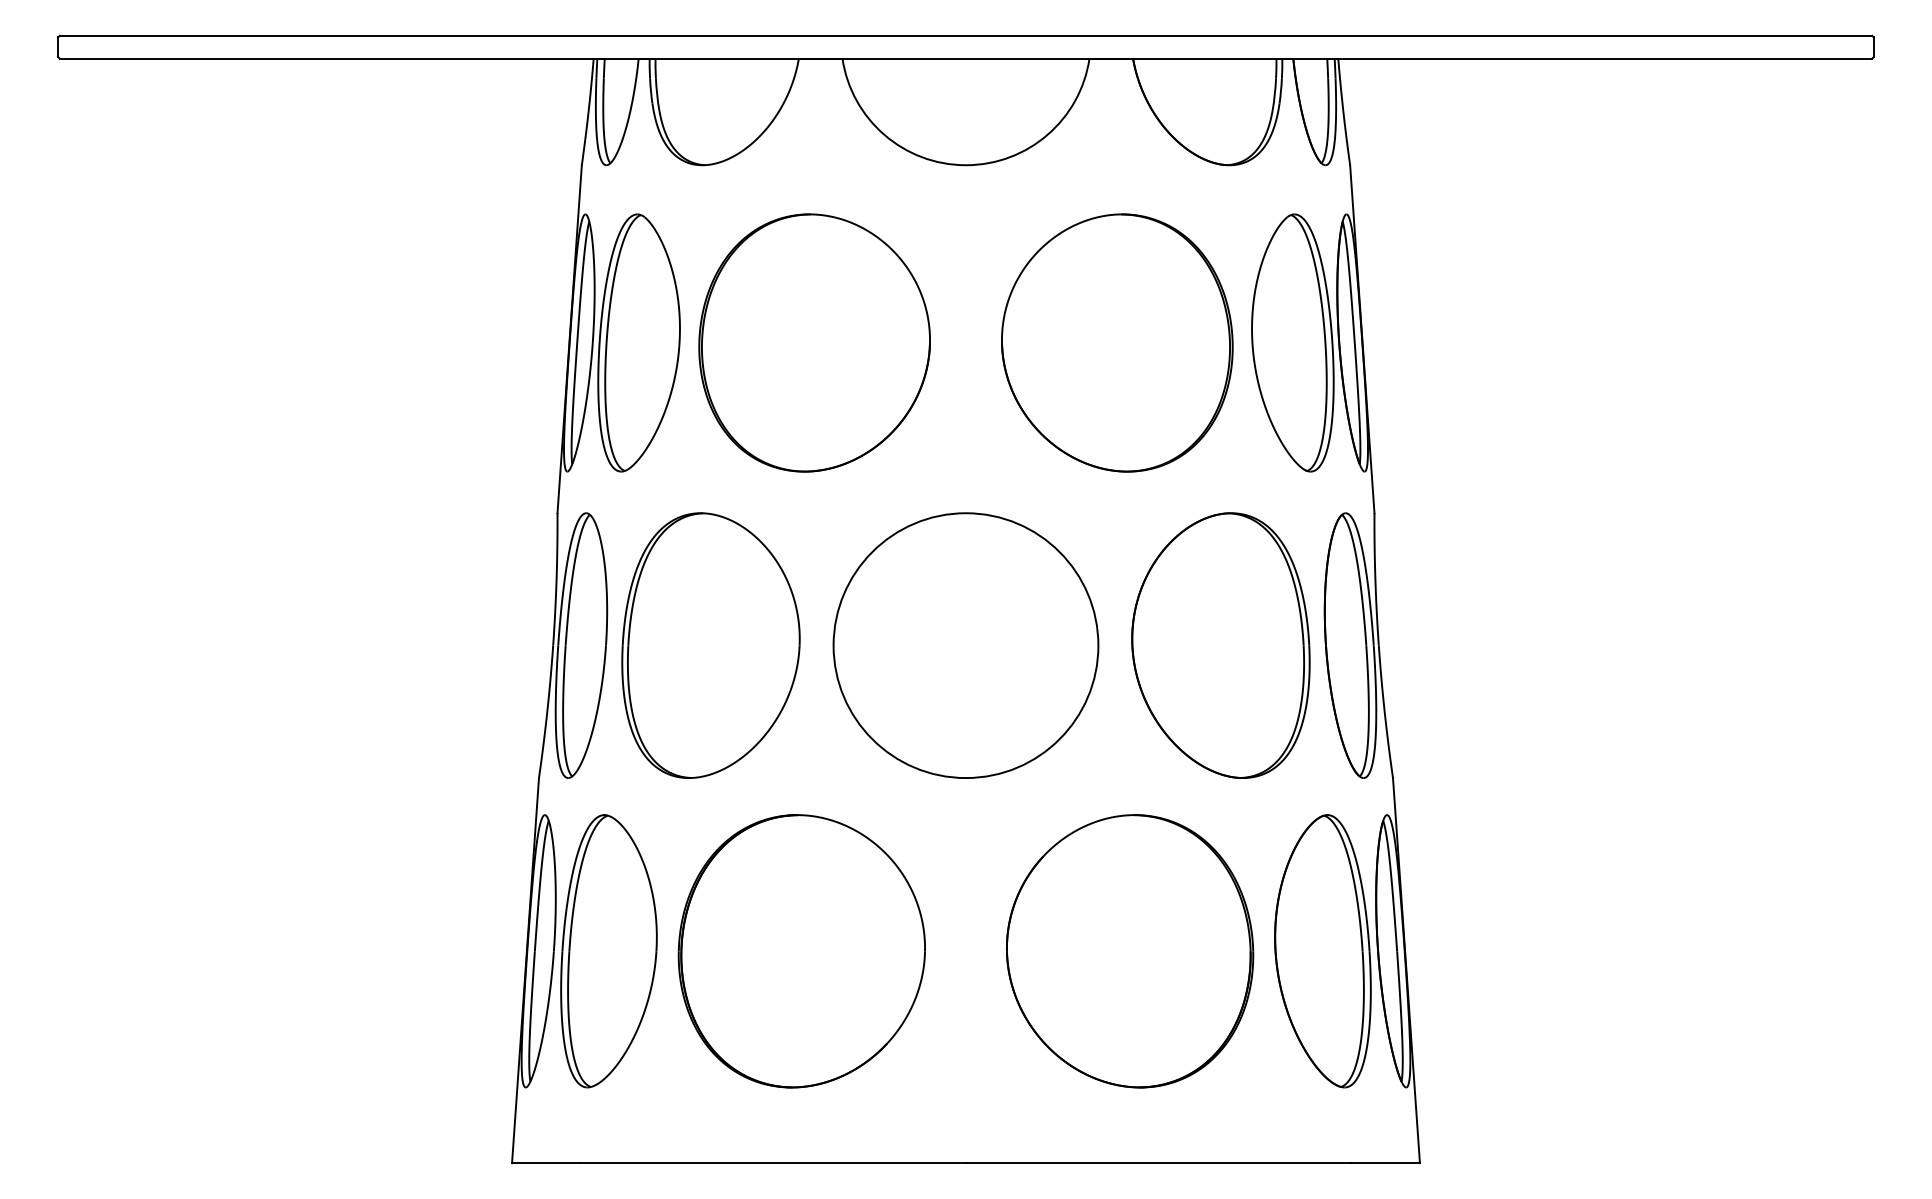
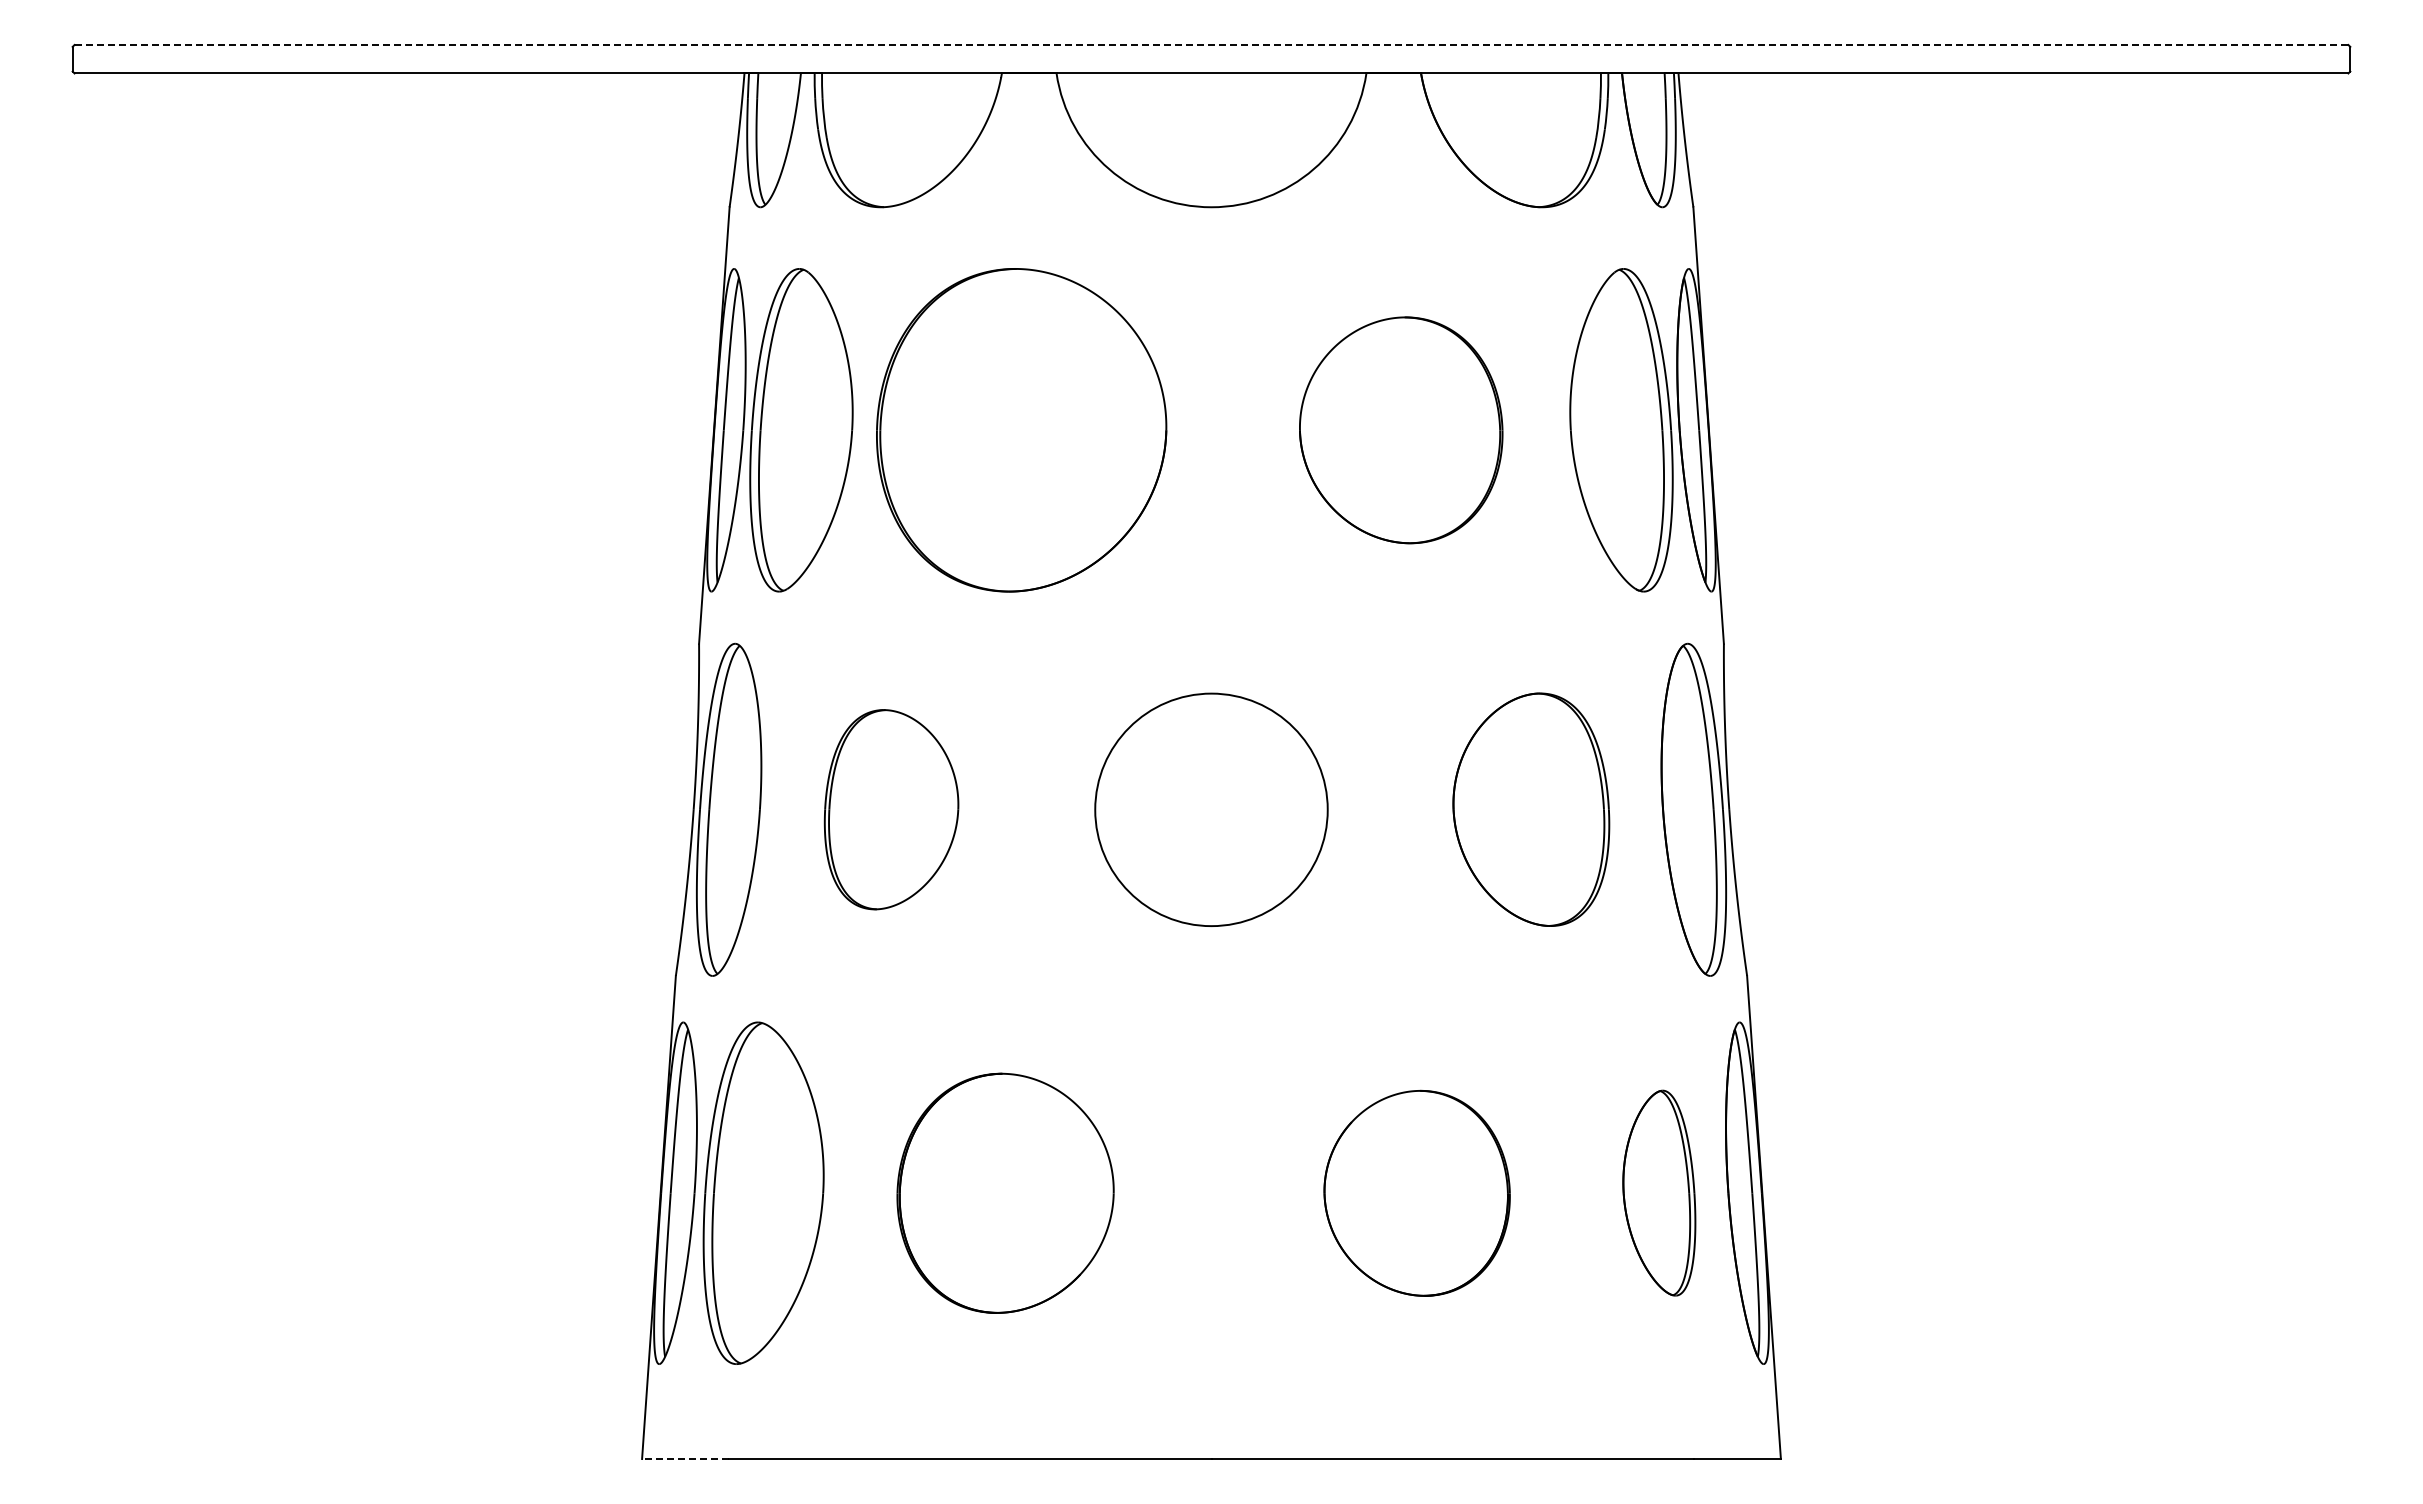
line: (966, 35) -> (1211, 44), solid -> dashed
part: (1116, 343) -> (1400, 430), size x0.7
part: (710, 645) -> (891, 809), size x0.6
circle: (966, 645) -> (1211, 809), size x0.7
part: (1221, 645) -> (1531, 809), size x0.7
part: (1323, 950) -> (1659, 1192), size x0.6
part: (801, 951) -> (1005, 1193), size x0.7
part: (1129, 951) -> (1416, 1193), size x0.6
line: (545, 1163) -> (684, 1459), solid -> dashed

